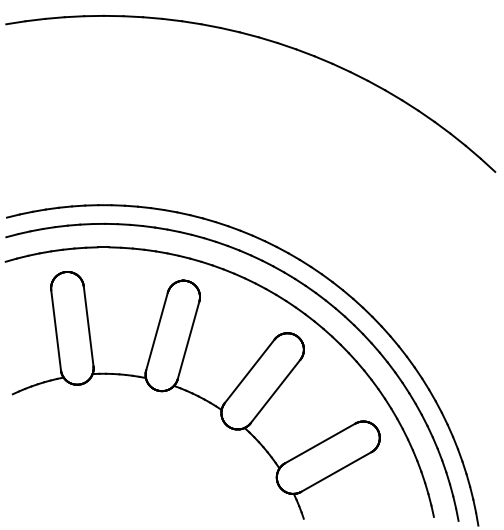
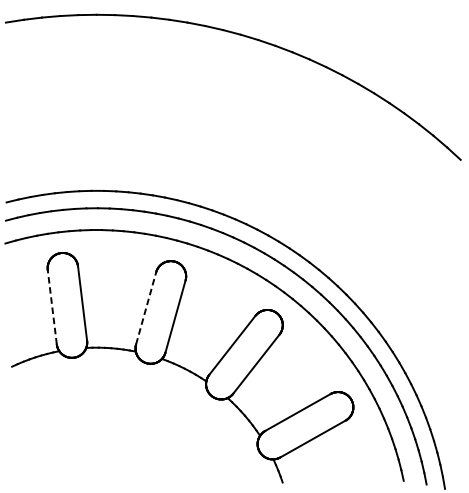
line: (56, 329) -> (52, 306), solid -> dashed
line: (157, 331) -> (146, 308), solid -> dashed

